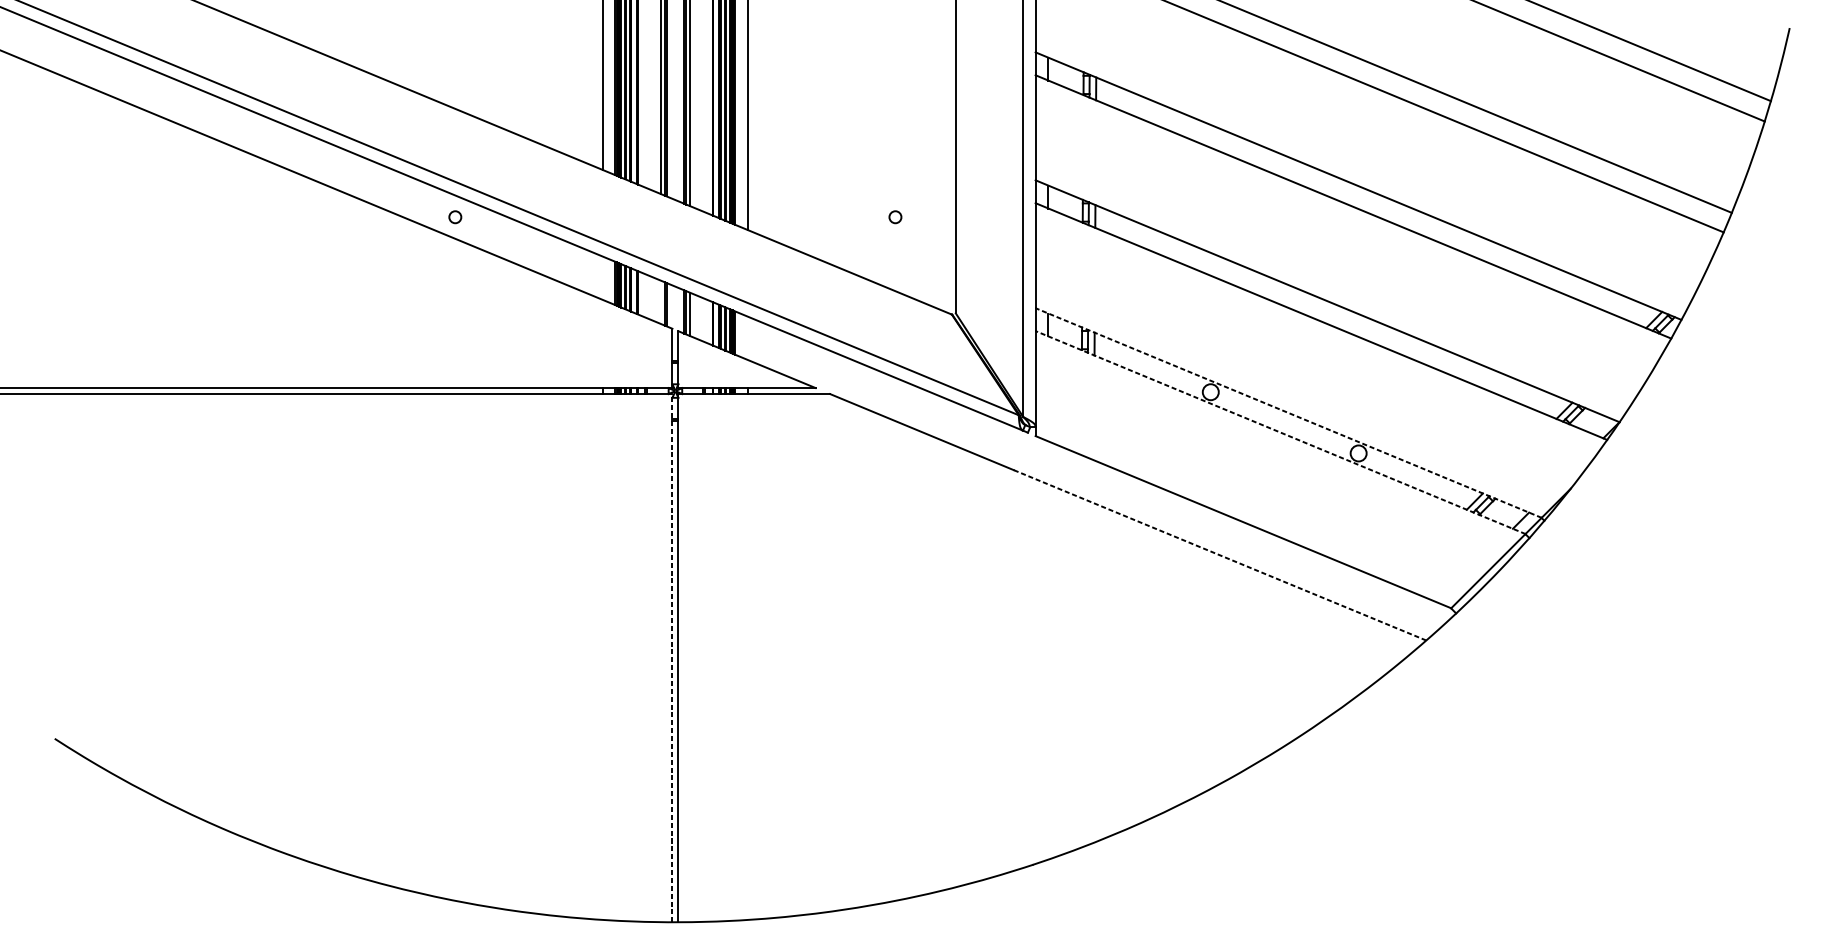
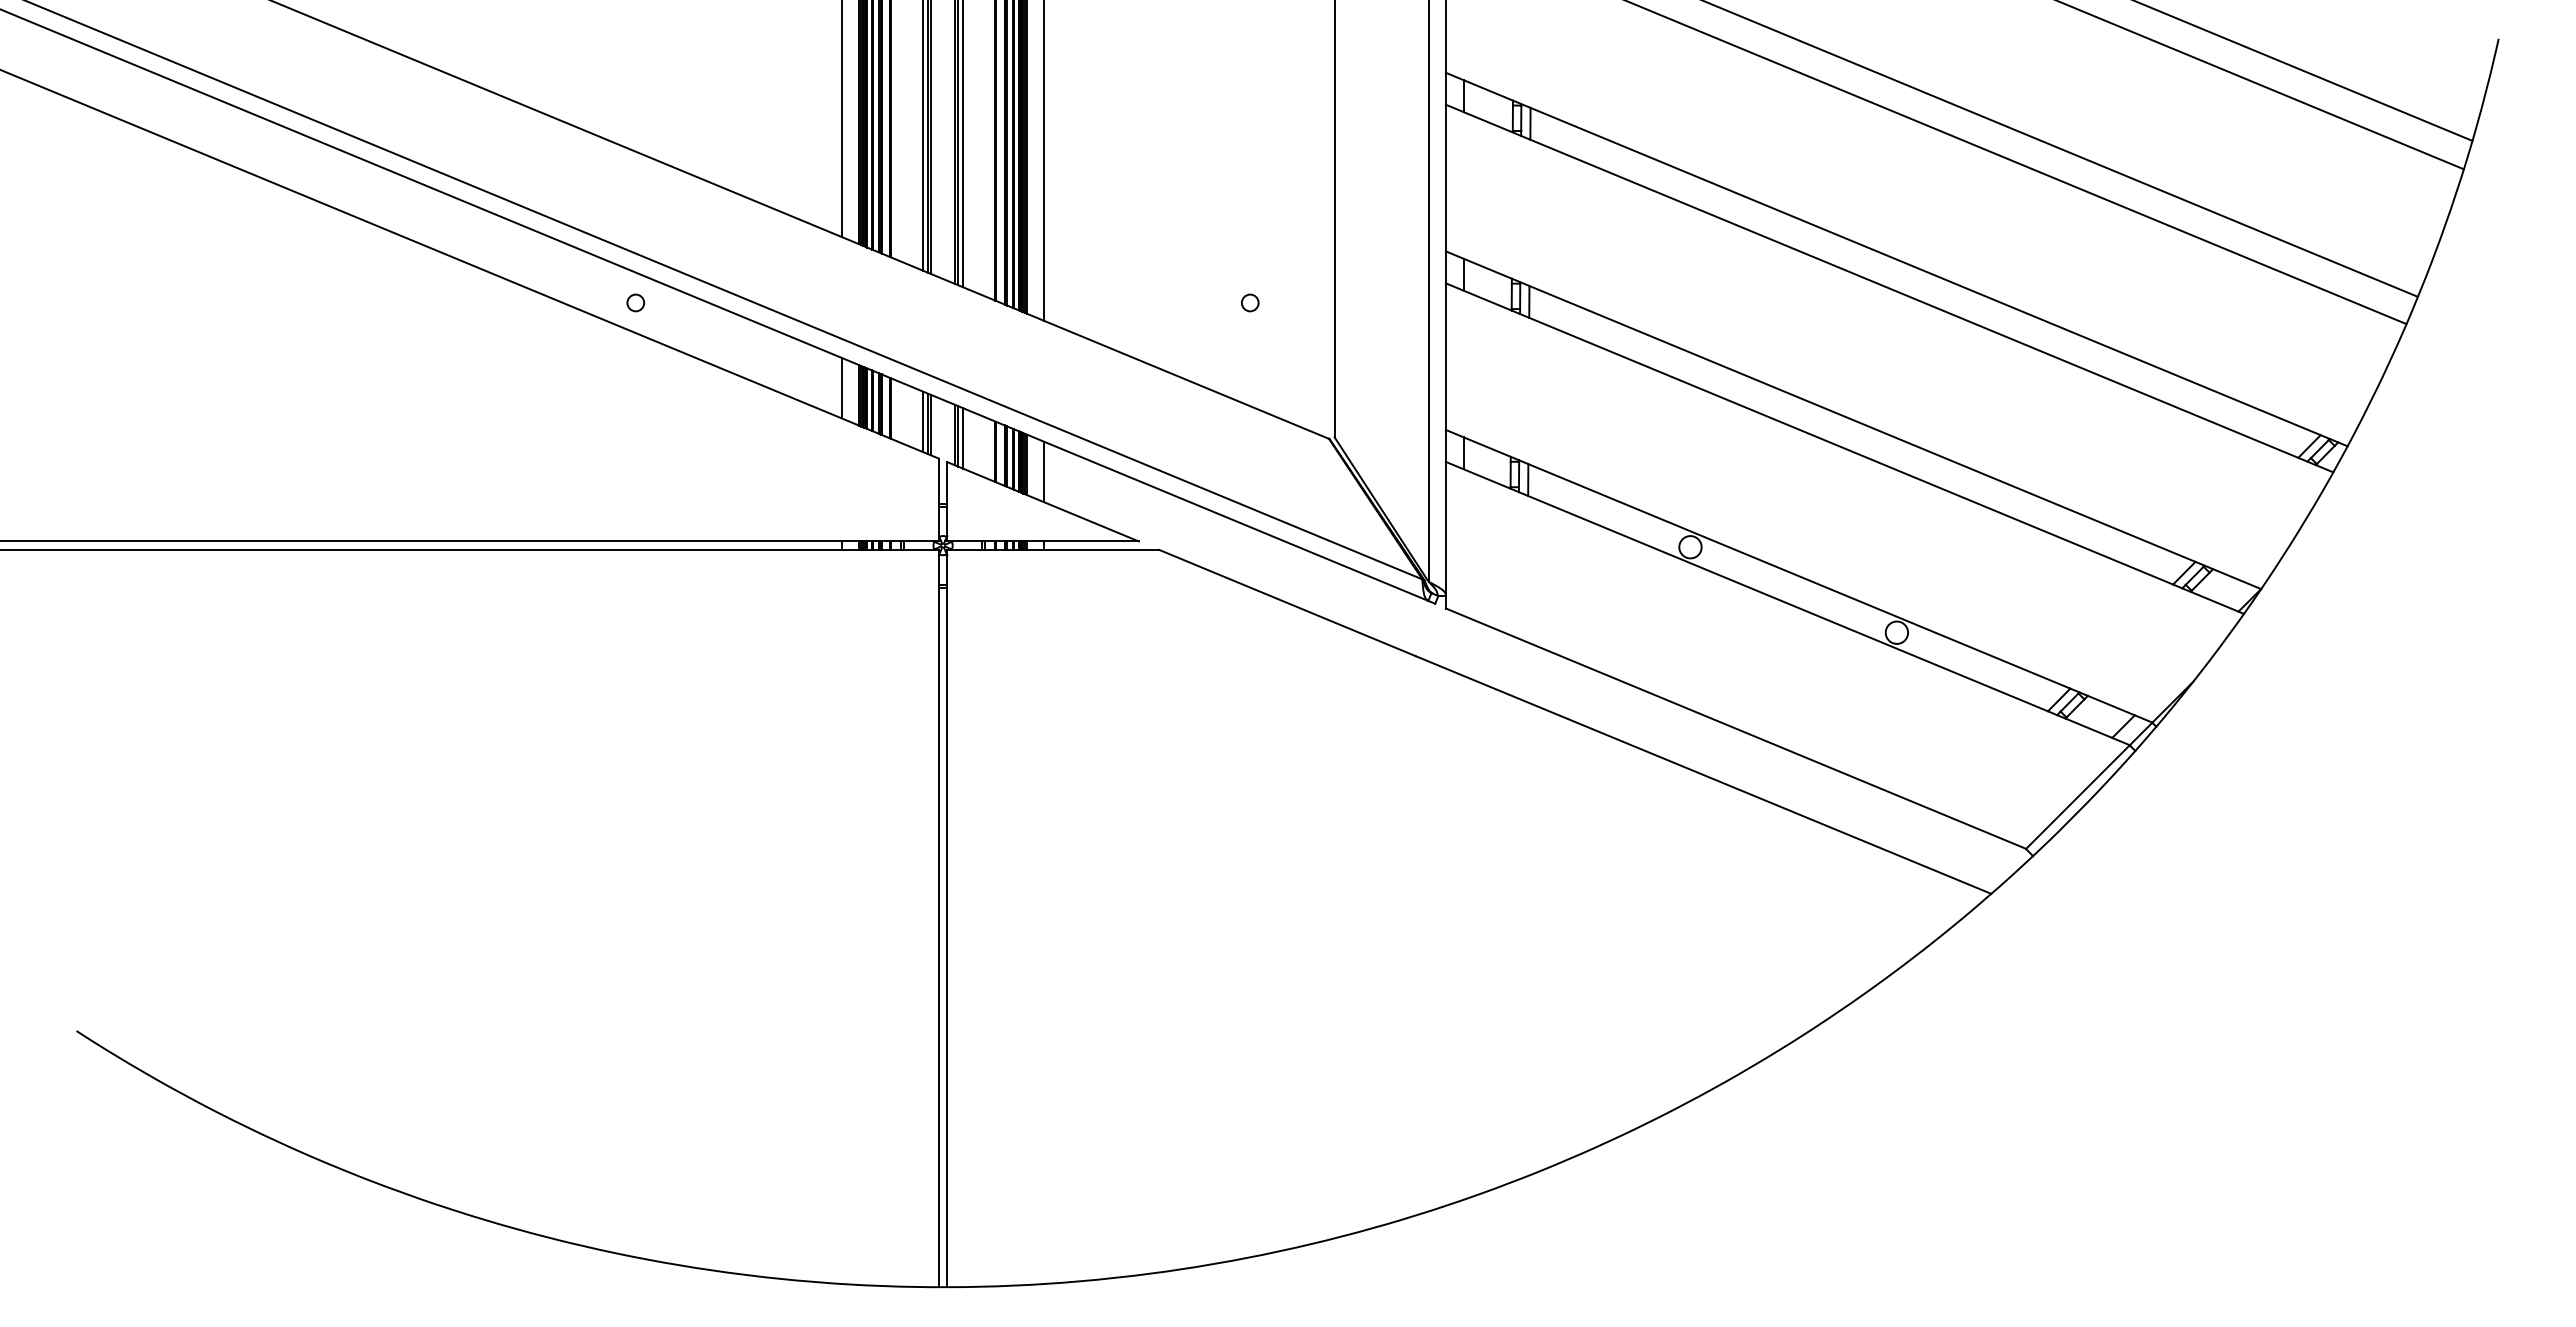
line: (602, 277) -> (841, 387), added
line: (661, 302) -> (923, 421), added
line: (748, 337) -> (1044, 471), added
line: (1288, 413) -> (1798, 576), dashed -> solid
line: (1280, 432) -> (1787, 603), dashed -> solid
line: (1220, 555) -> (1703, 774), dashed -> solid
line: (672, 658) -> (938, 918), dashed -> solid

